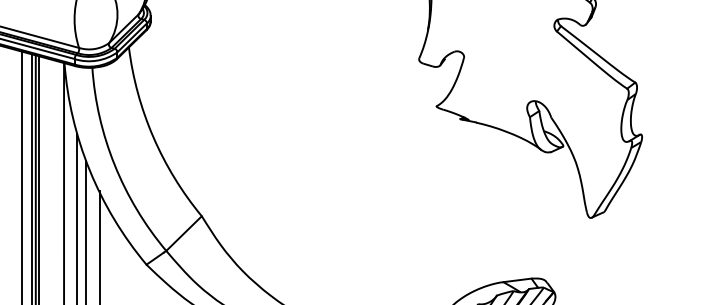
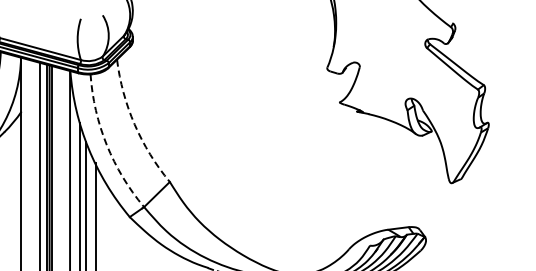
arc: (153, 136) -> (134, 124), solid -> dashed
arc: (114, 164) -> (106, 144), solid -> dashed

